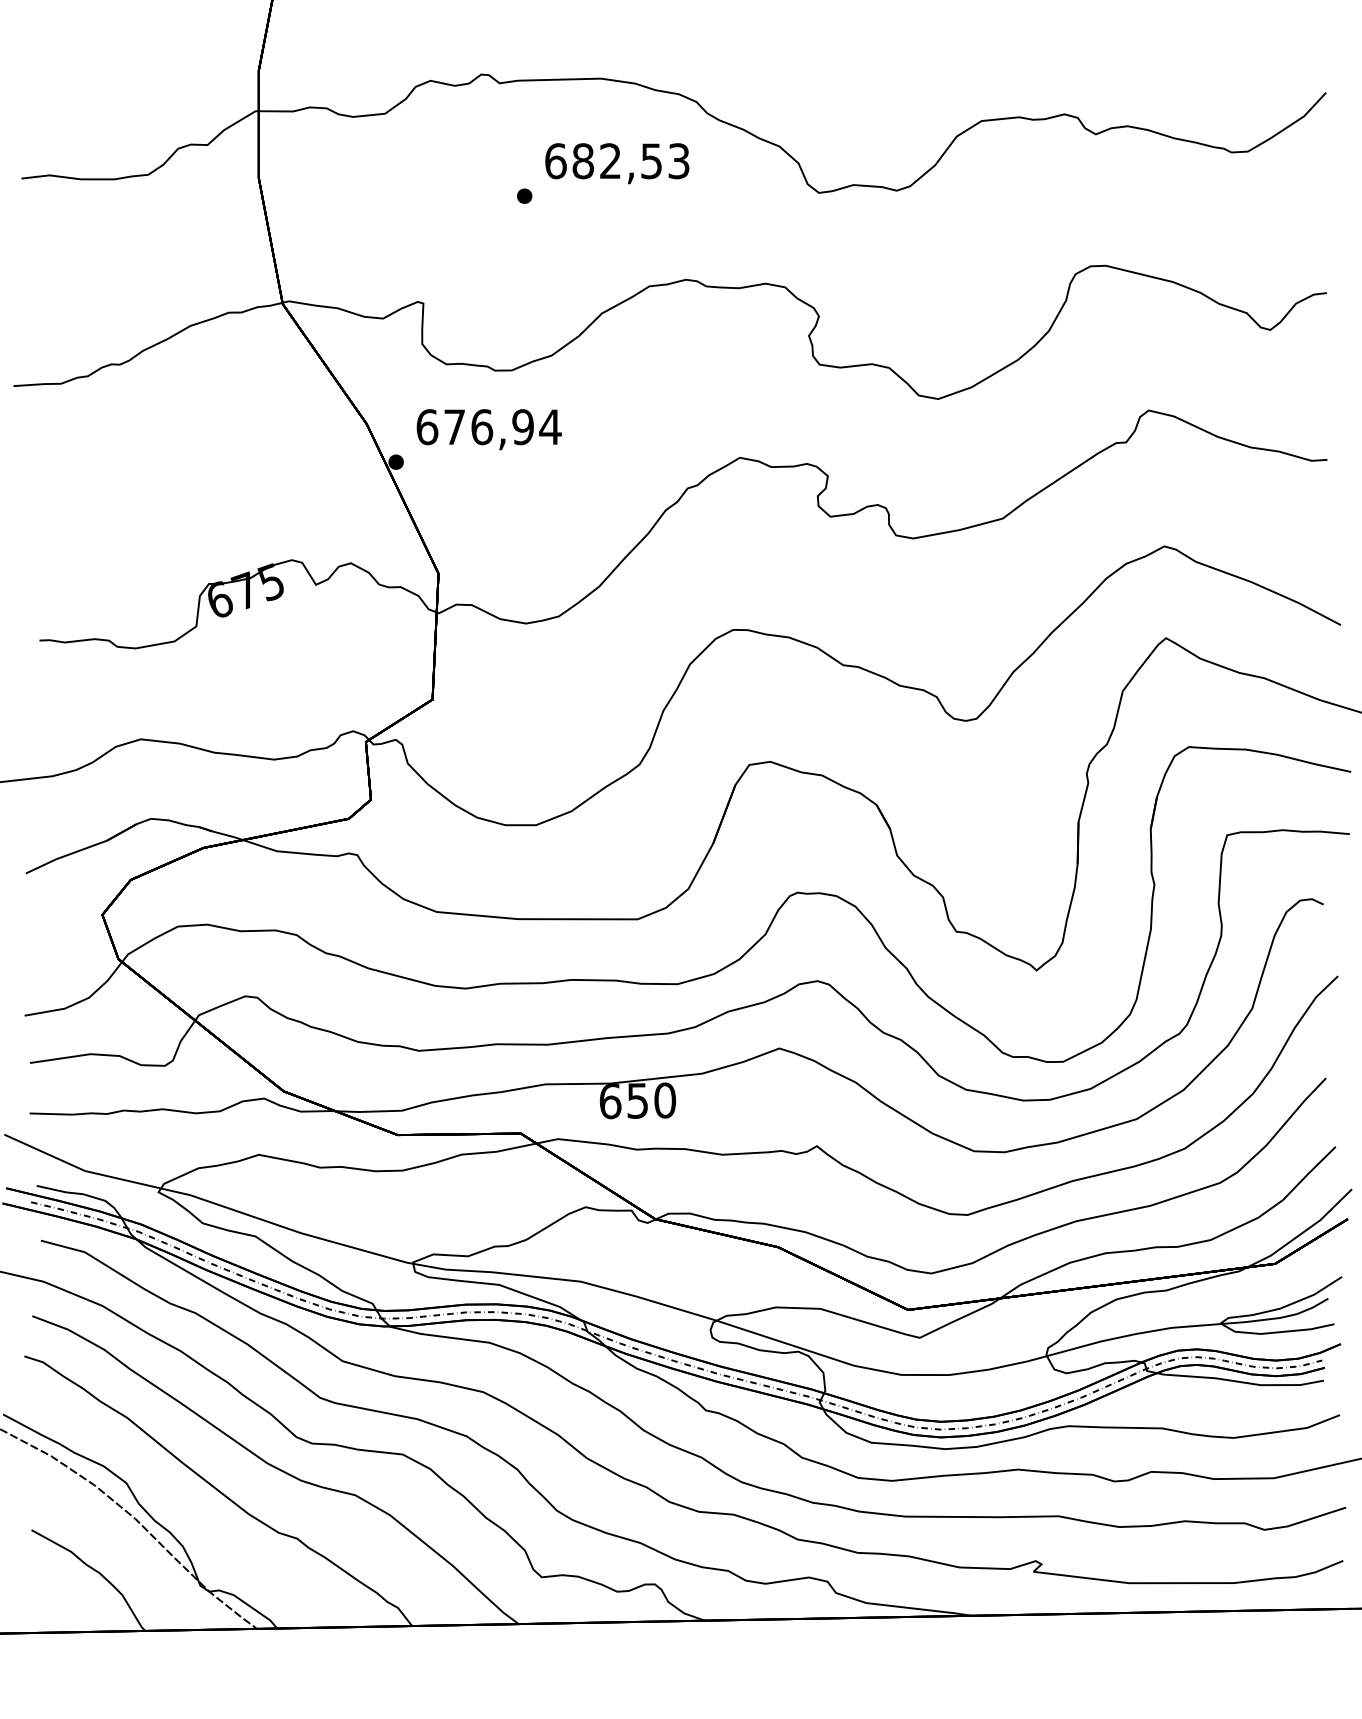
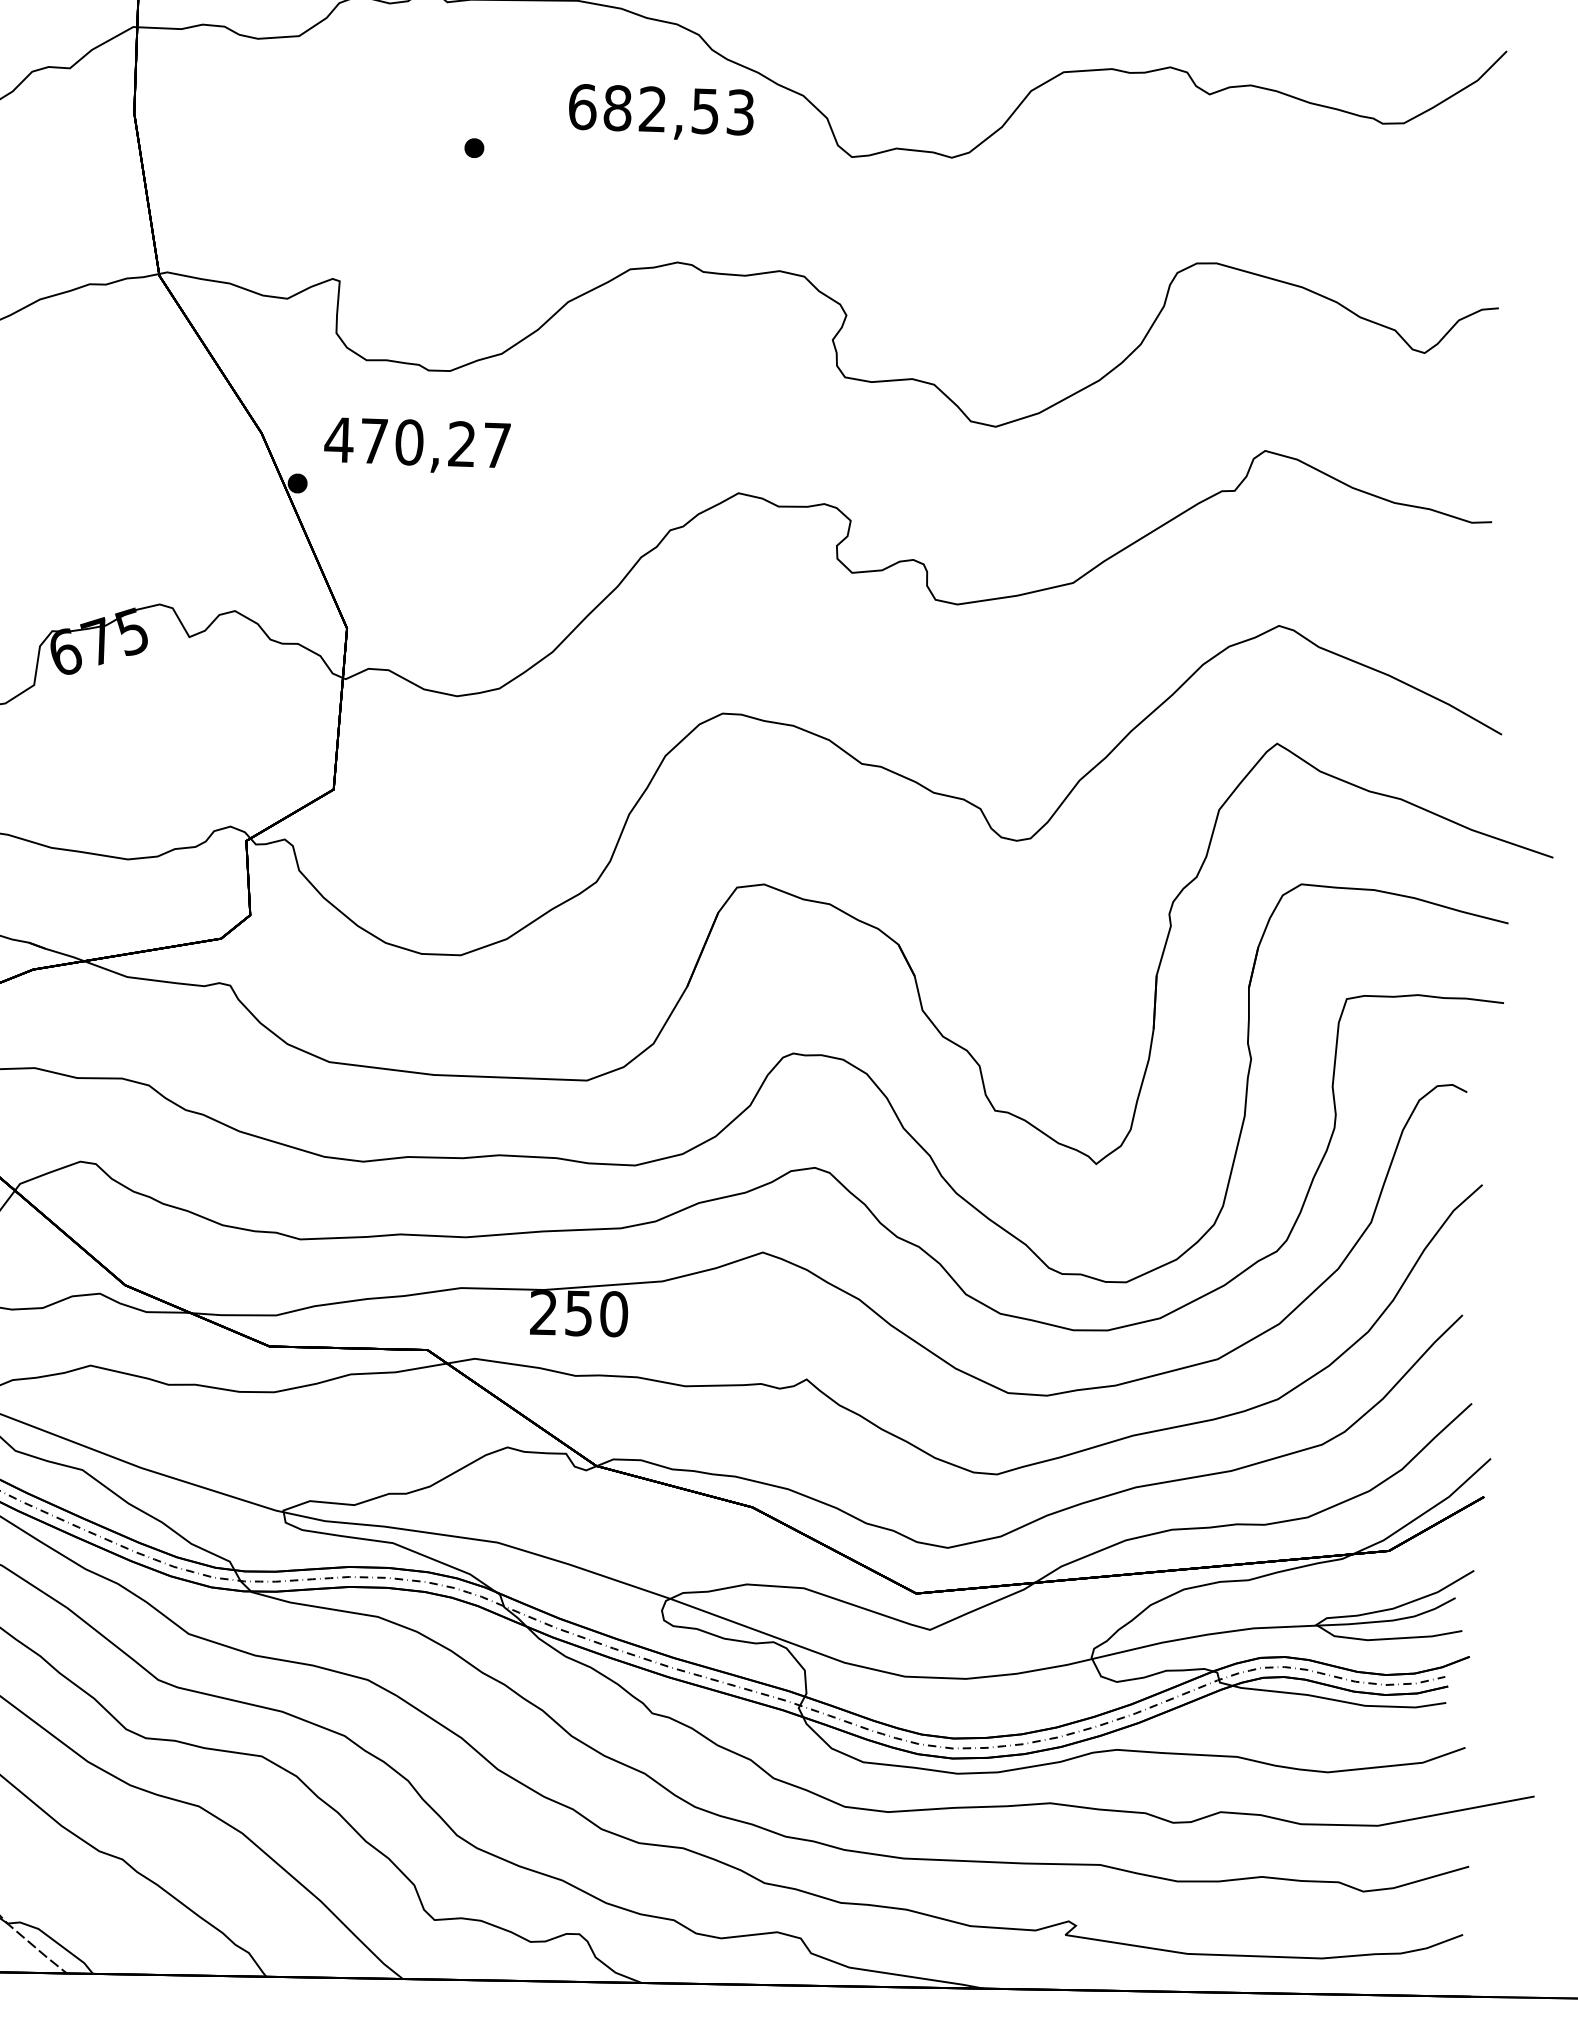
text: (617, 163) -> (661, 112), moved
text: (488, 427) -> (417, 443), 676,94 -> 470,27
text: (610, 1101) -> (543, 1312), 650 -> 250

